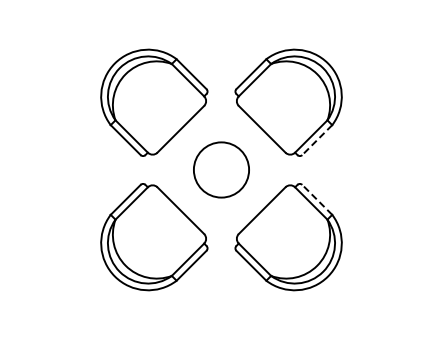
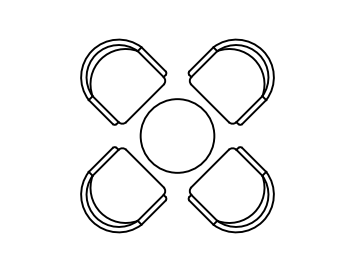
line: (316, 140) -> (253, 112), dashed -> solid
circle: (221, 169) -> (177, 135), size x1.67
line: (316, 199) -> (253, 159), dashed -> solid

